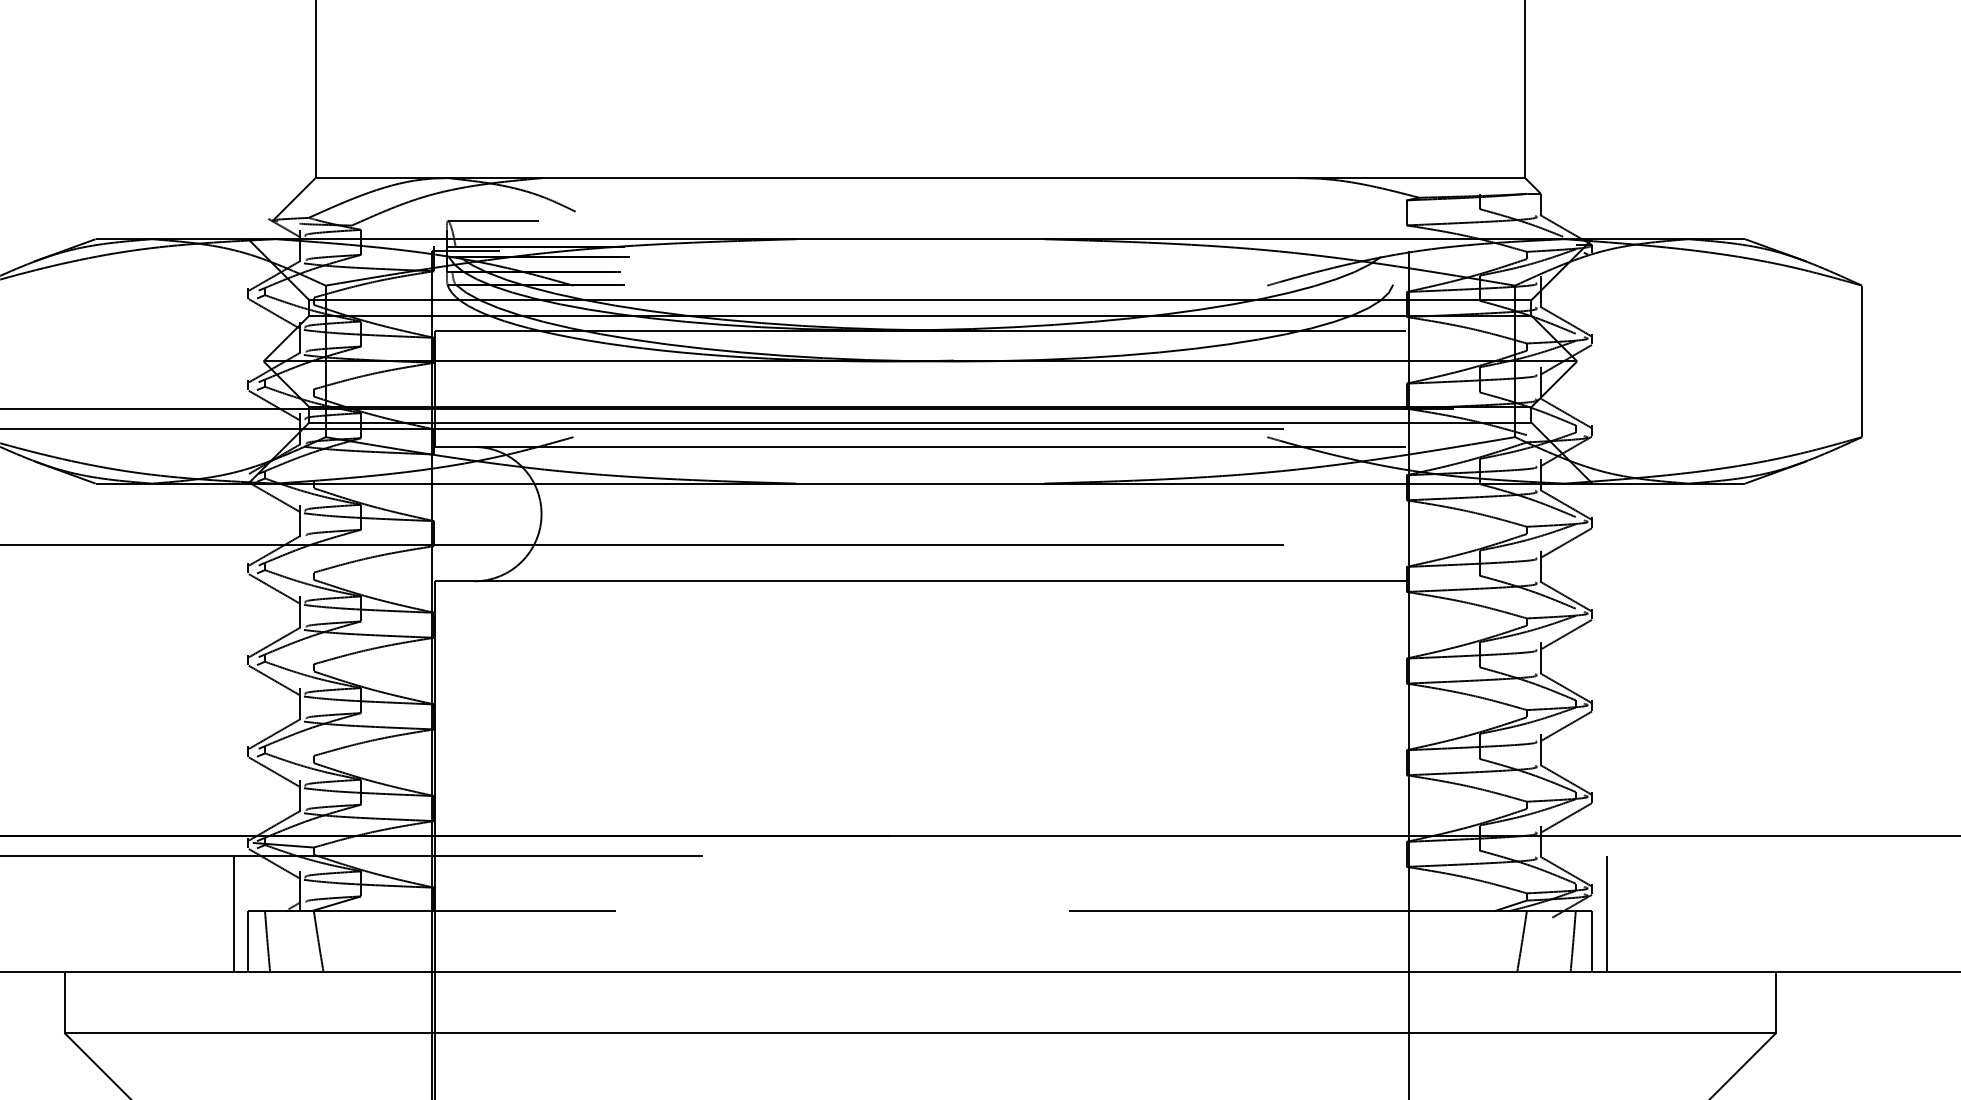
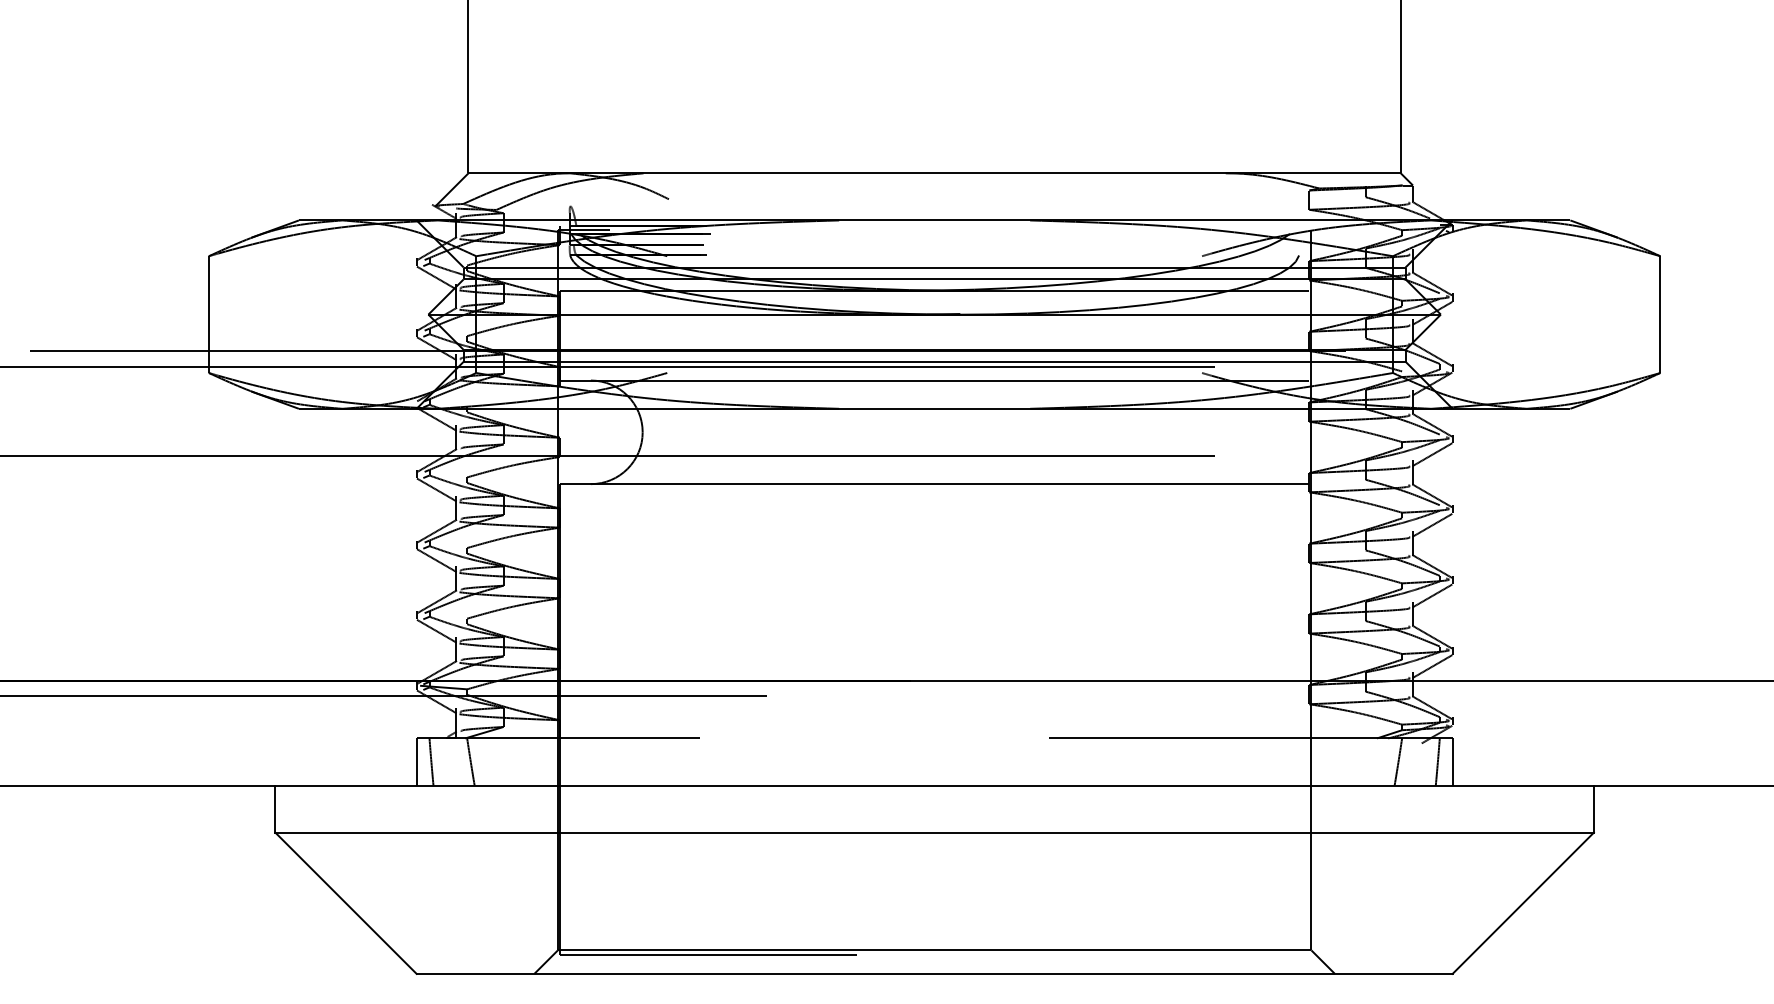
line: (493, 221) -> (605, 206), removed
line: (233, 913) -> (405, 740), removed
line: (1606, 913) -> (1463, 740), removed

